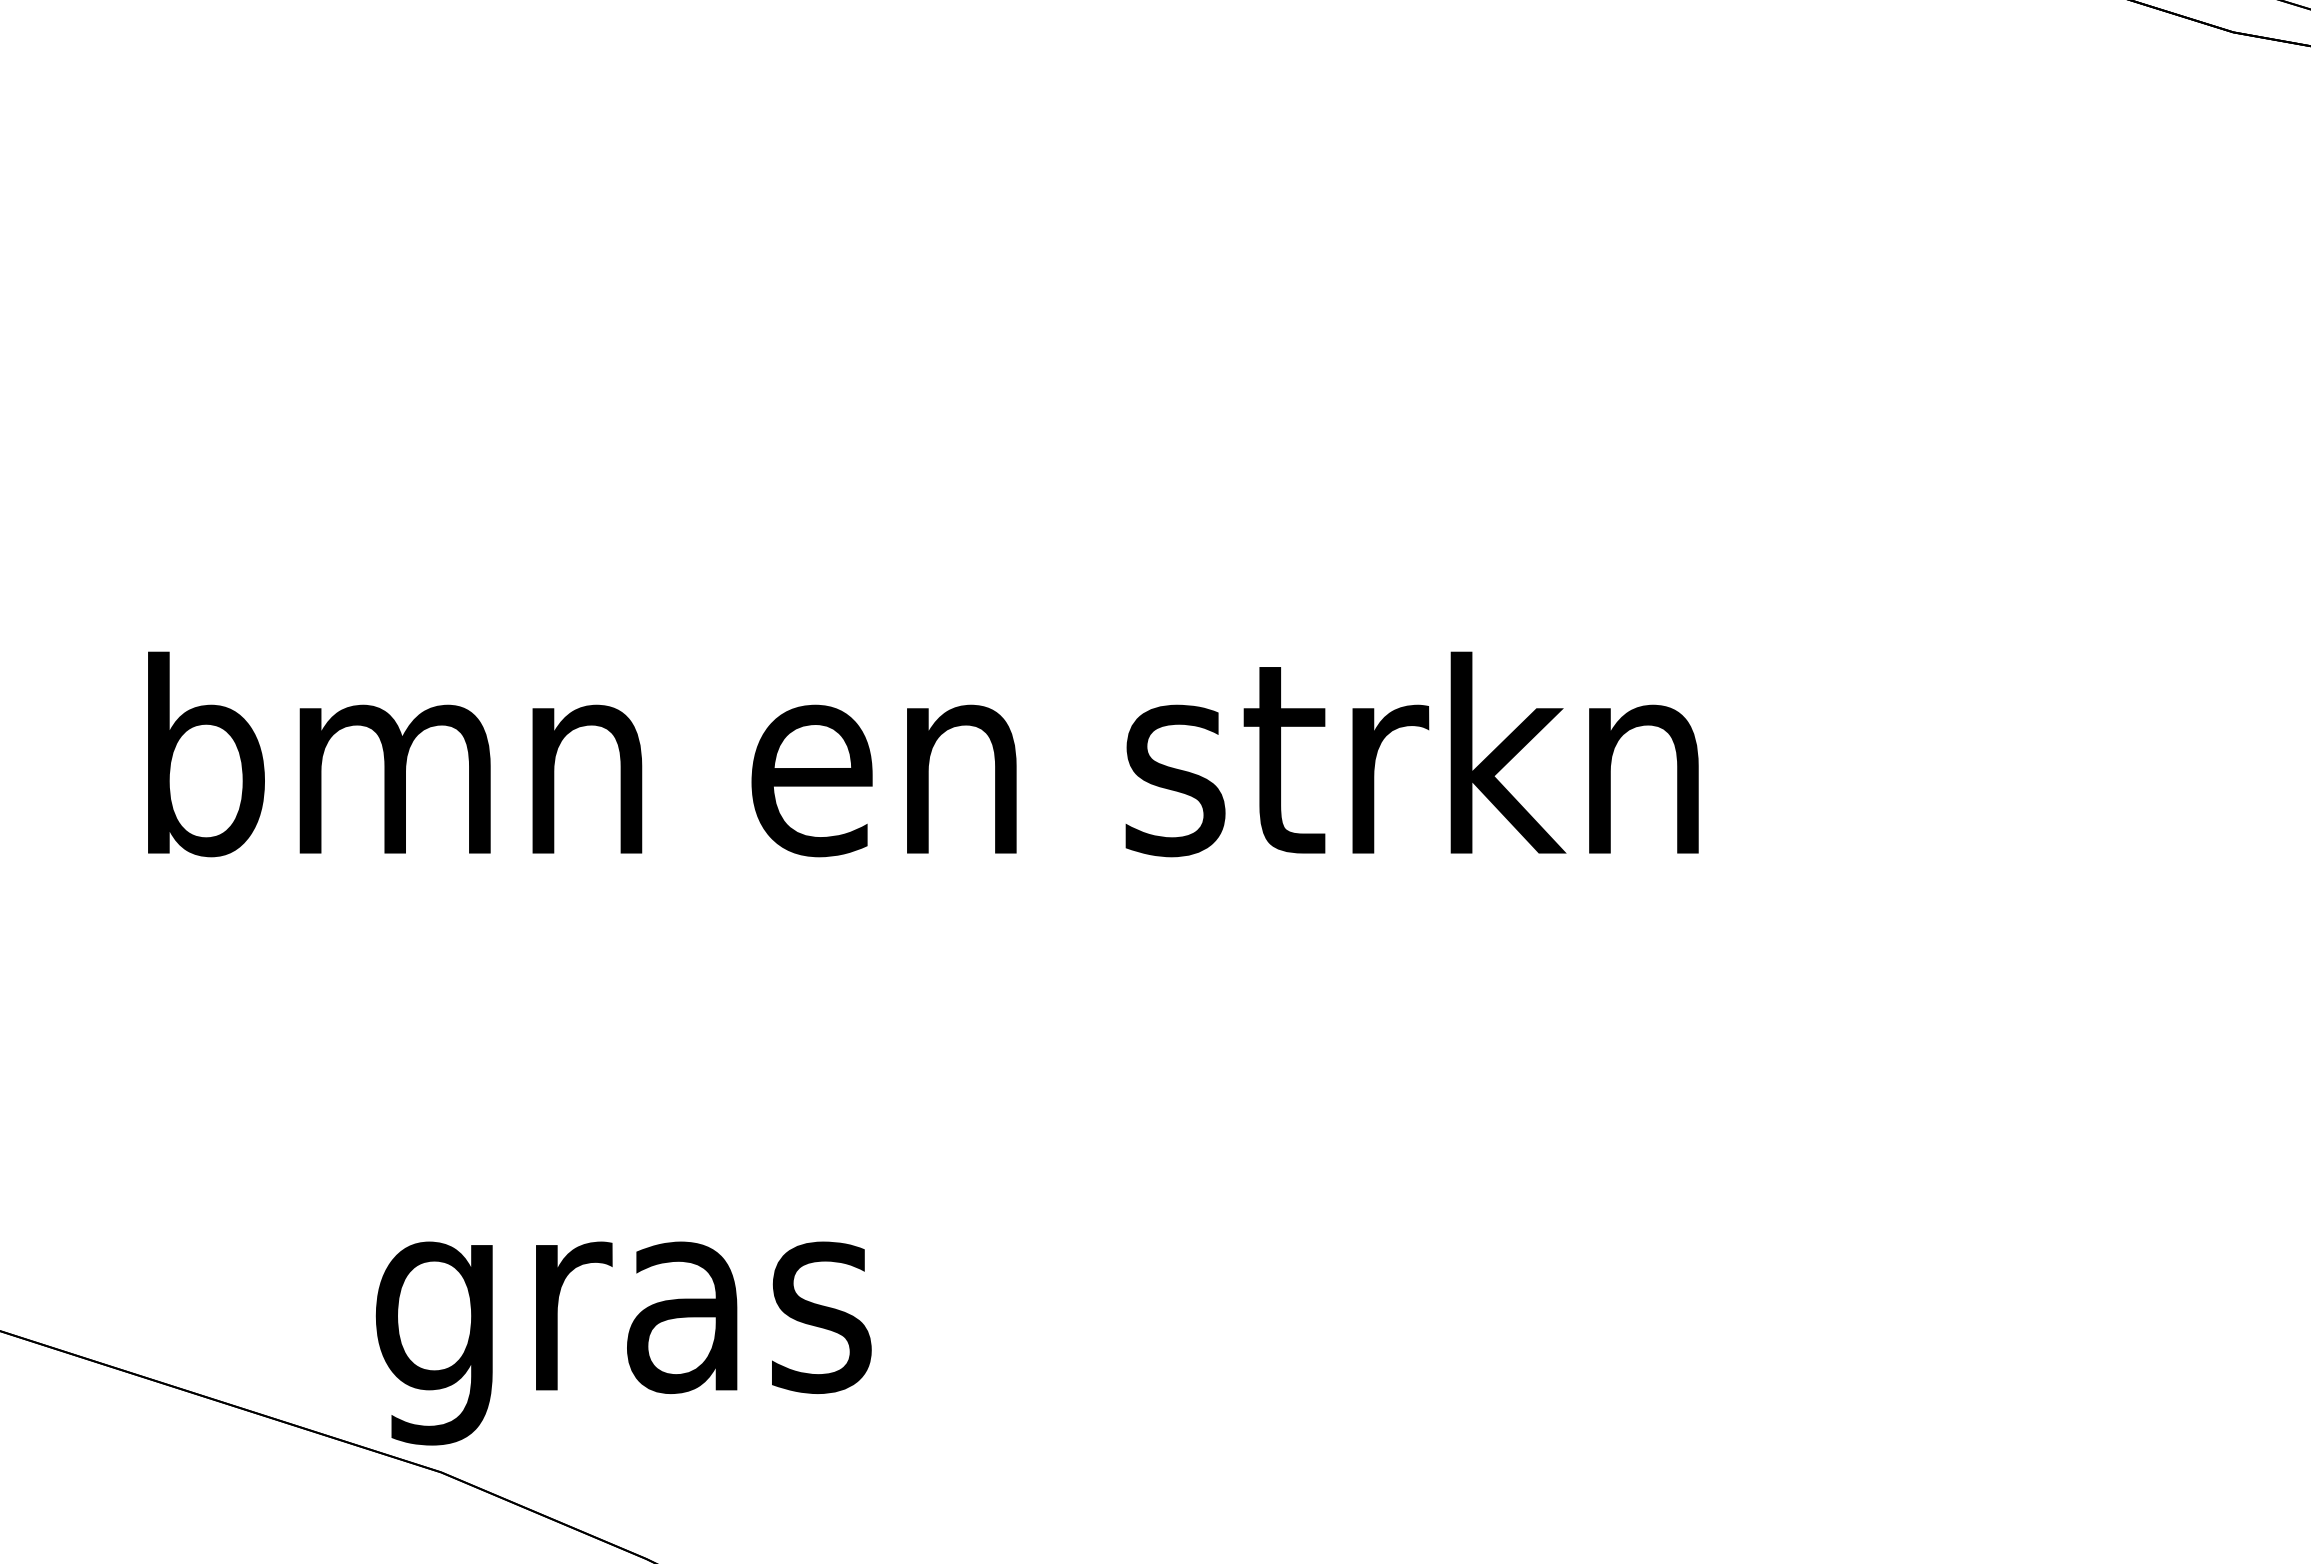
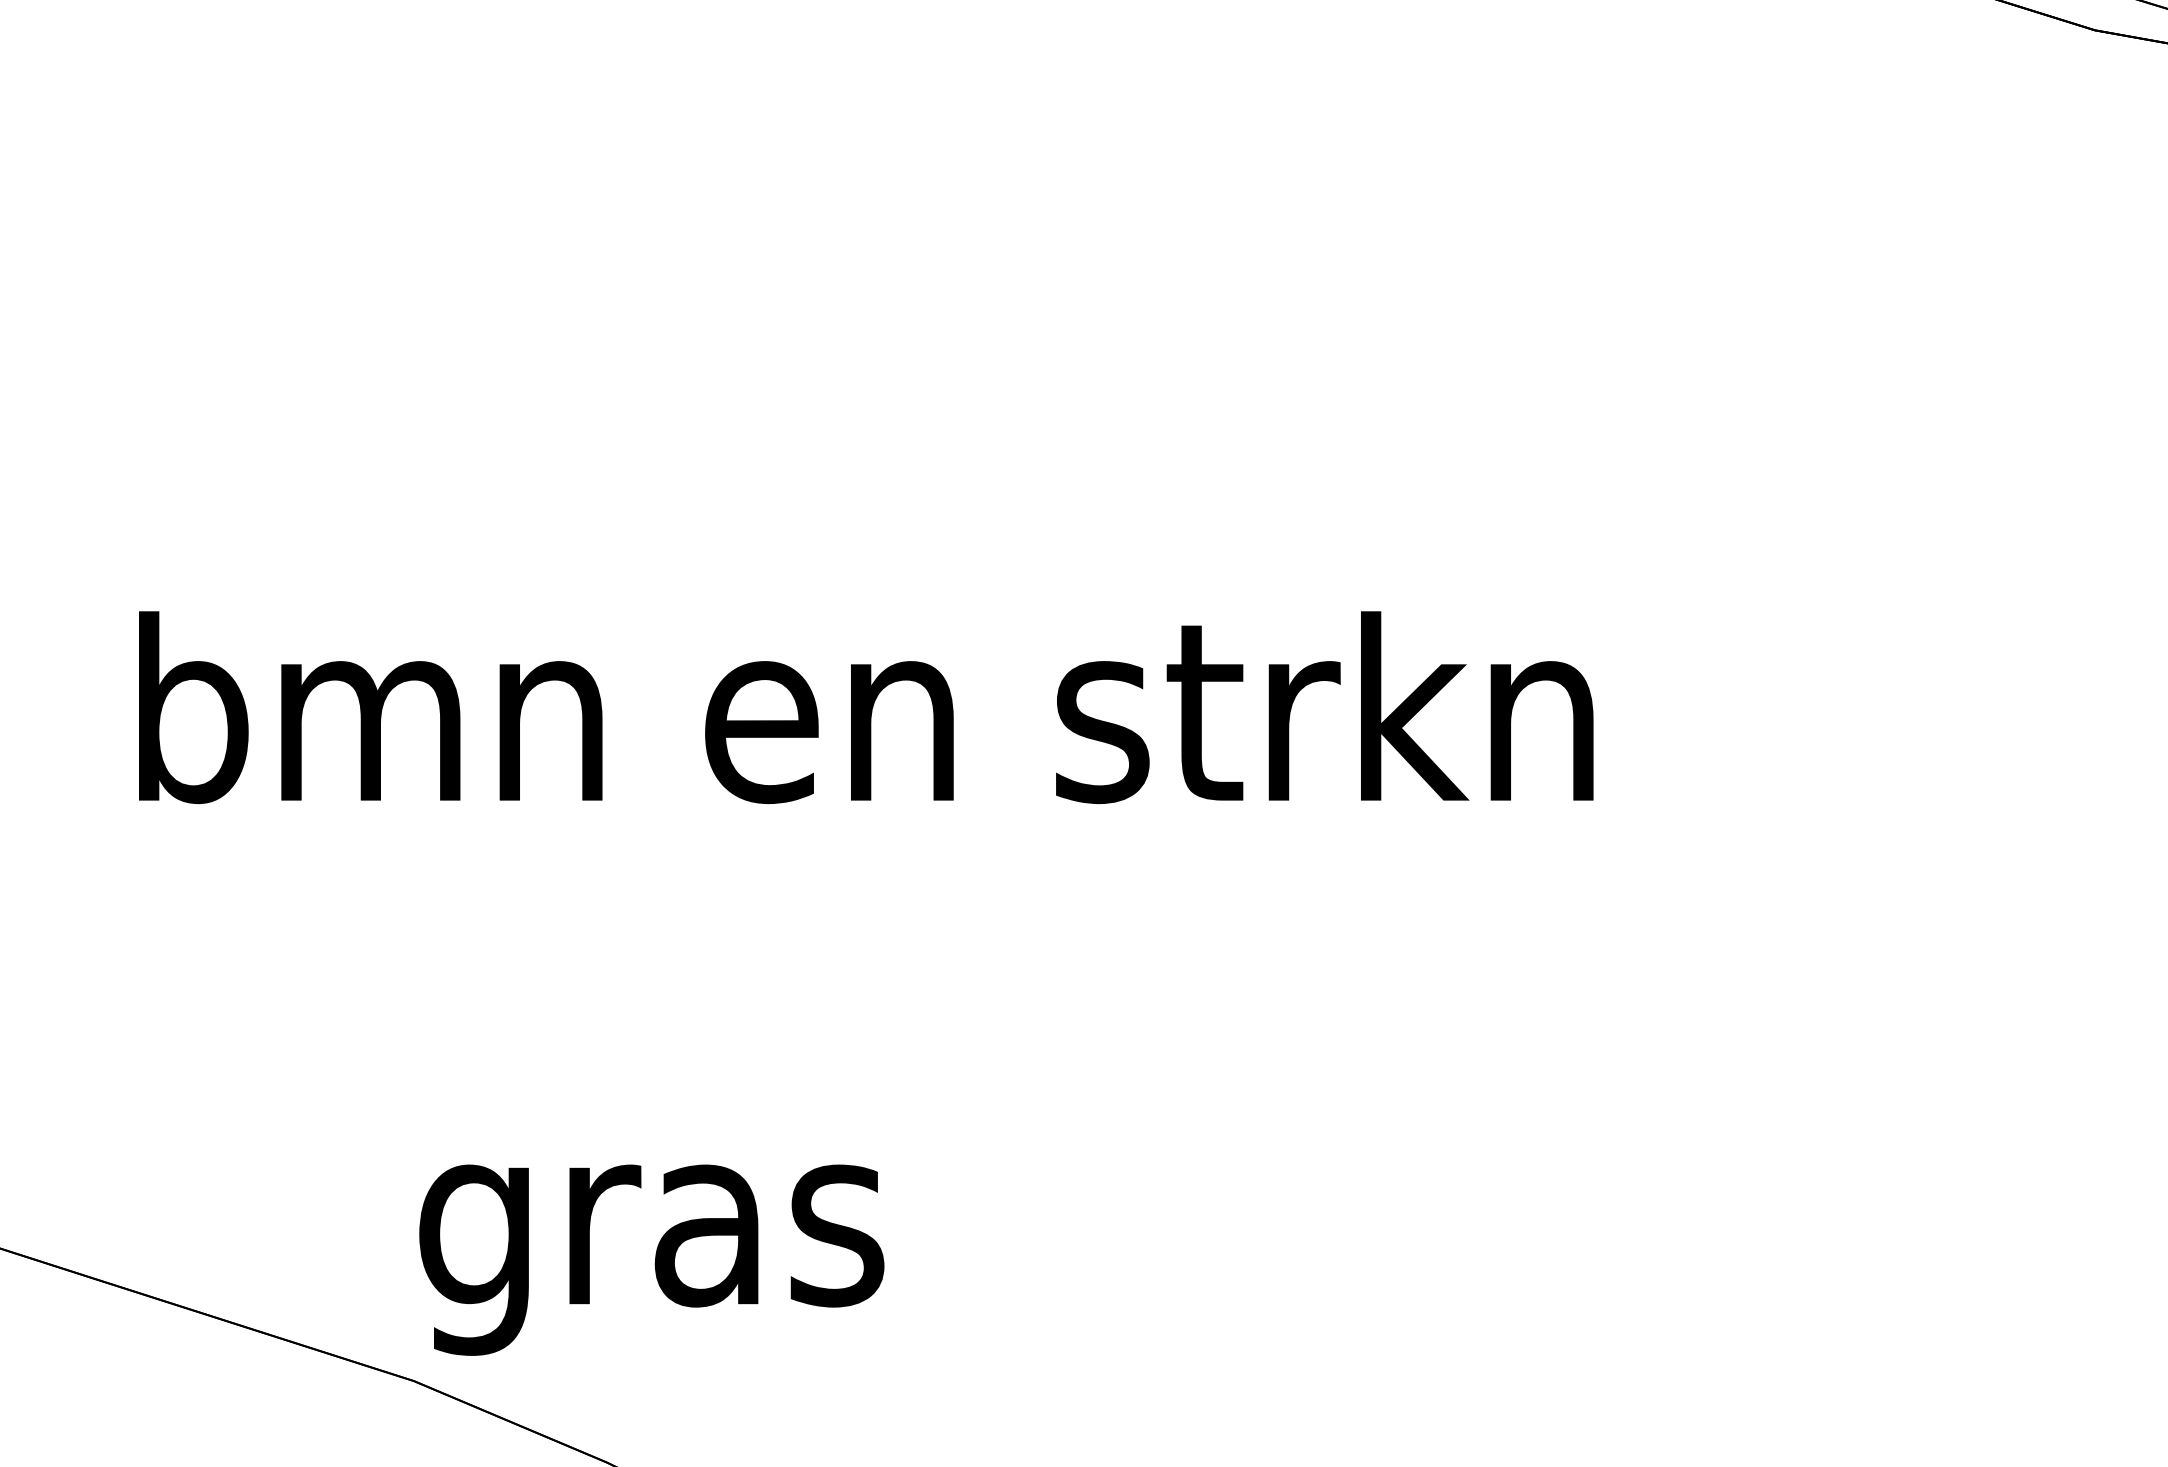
text: (623, 1343) -> (651, 1260), moved

